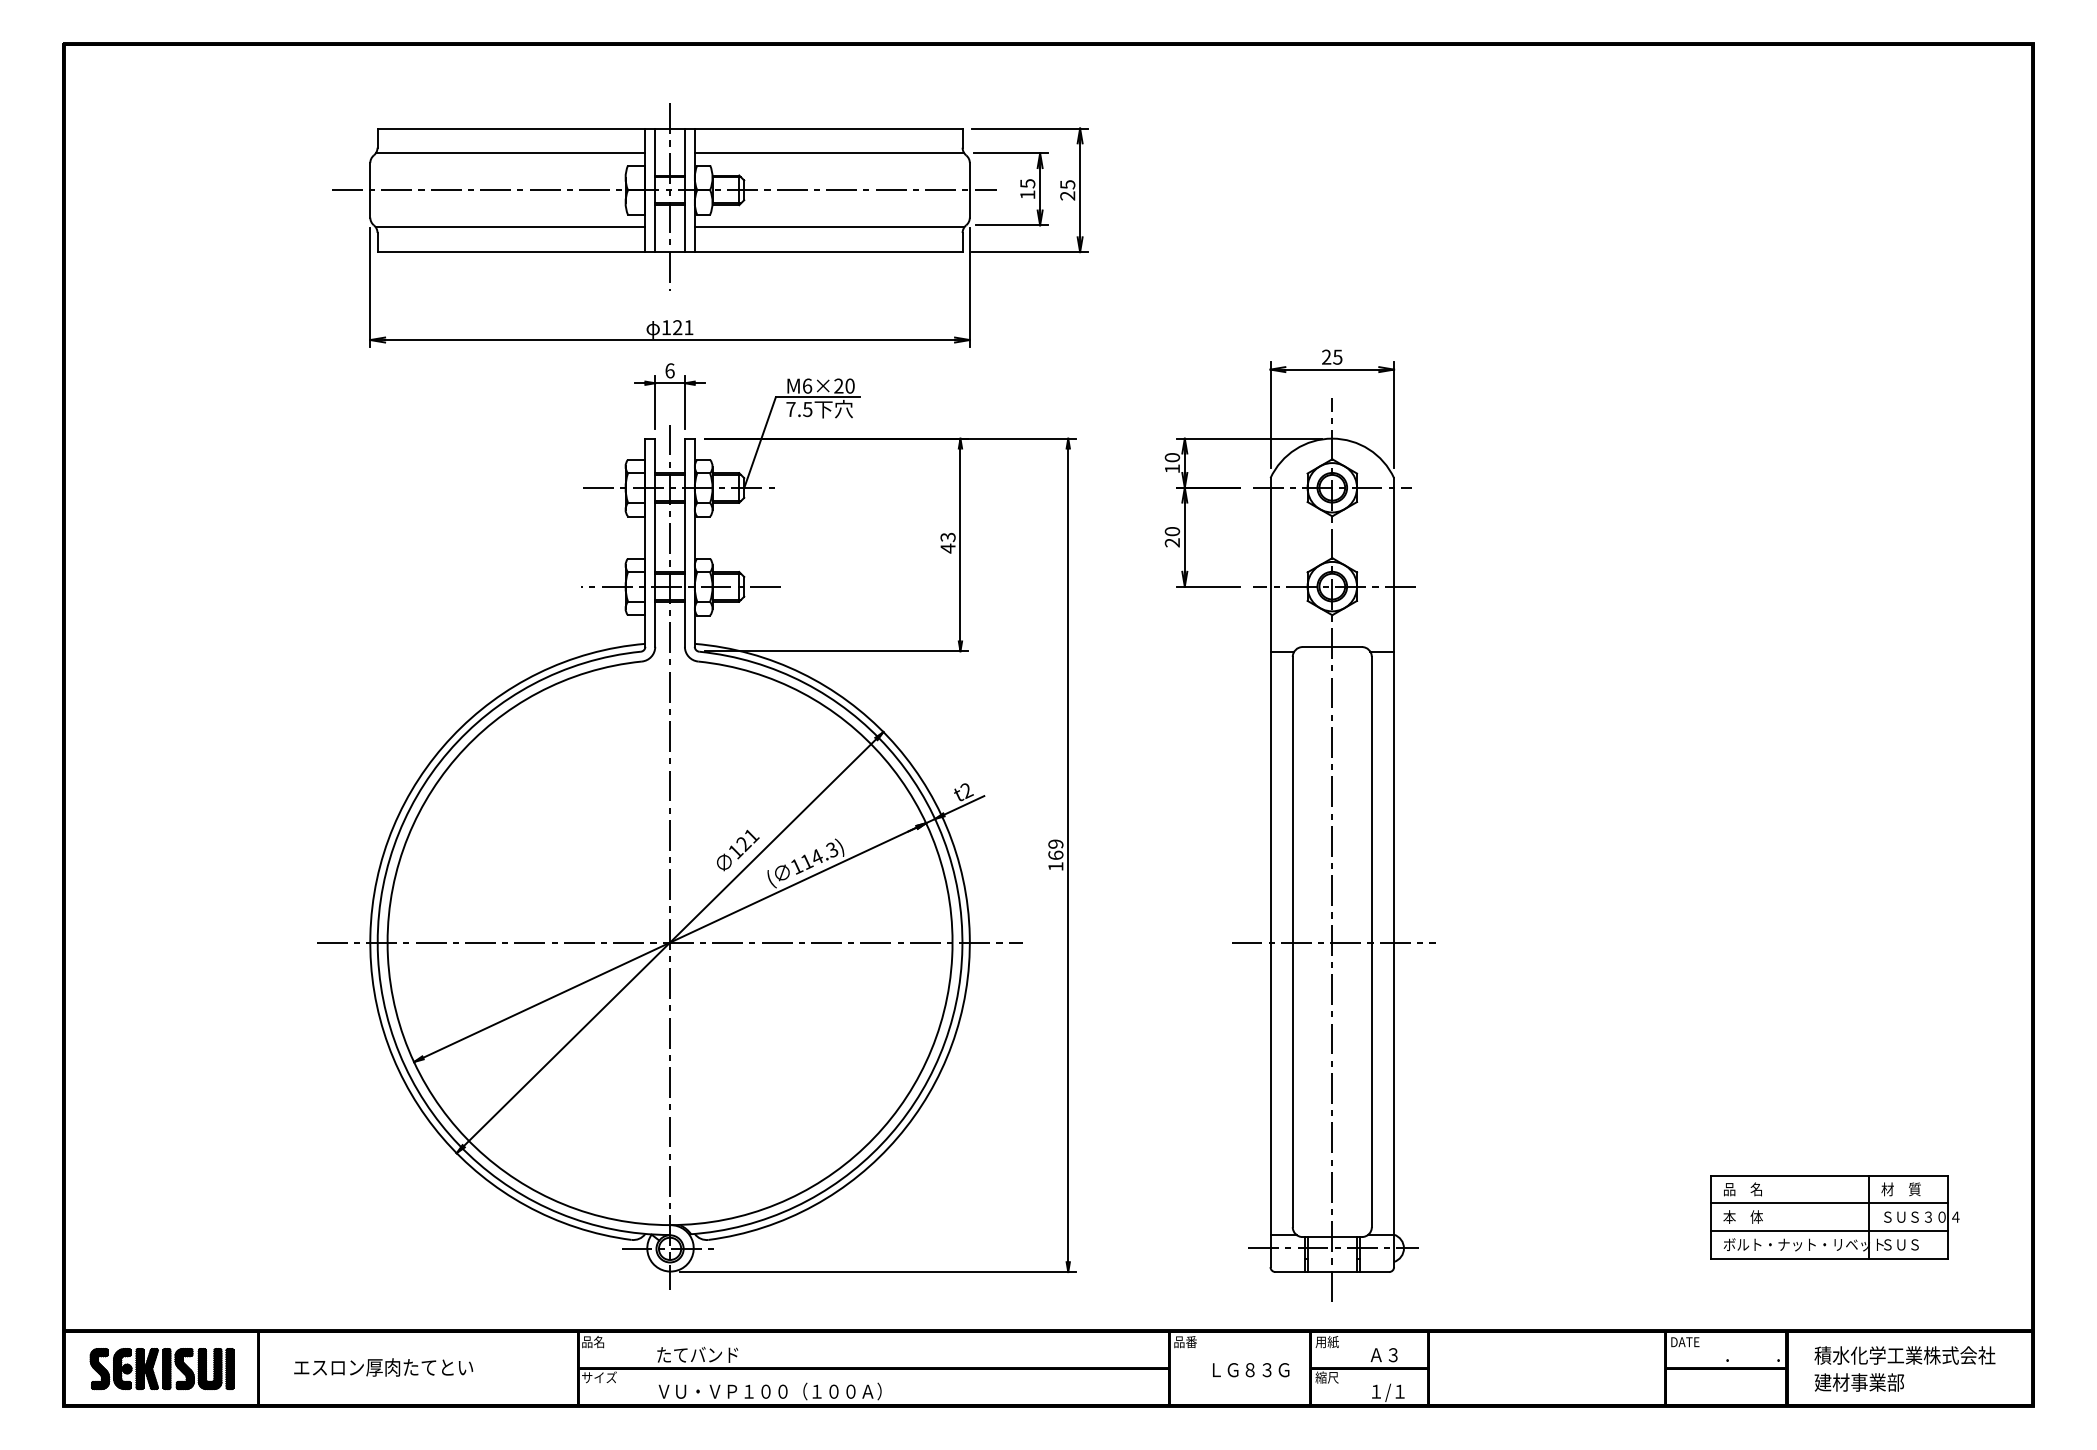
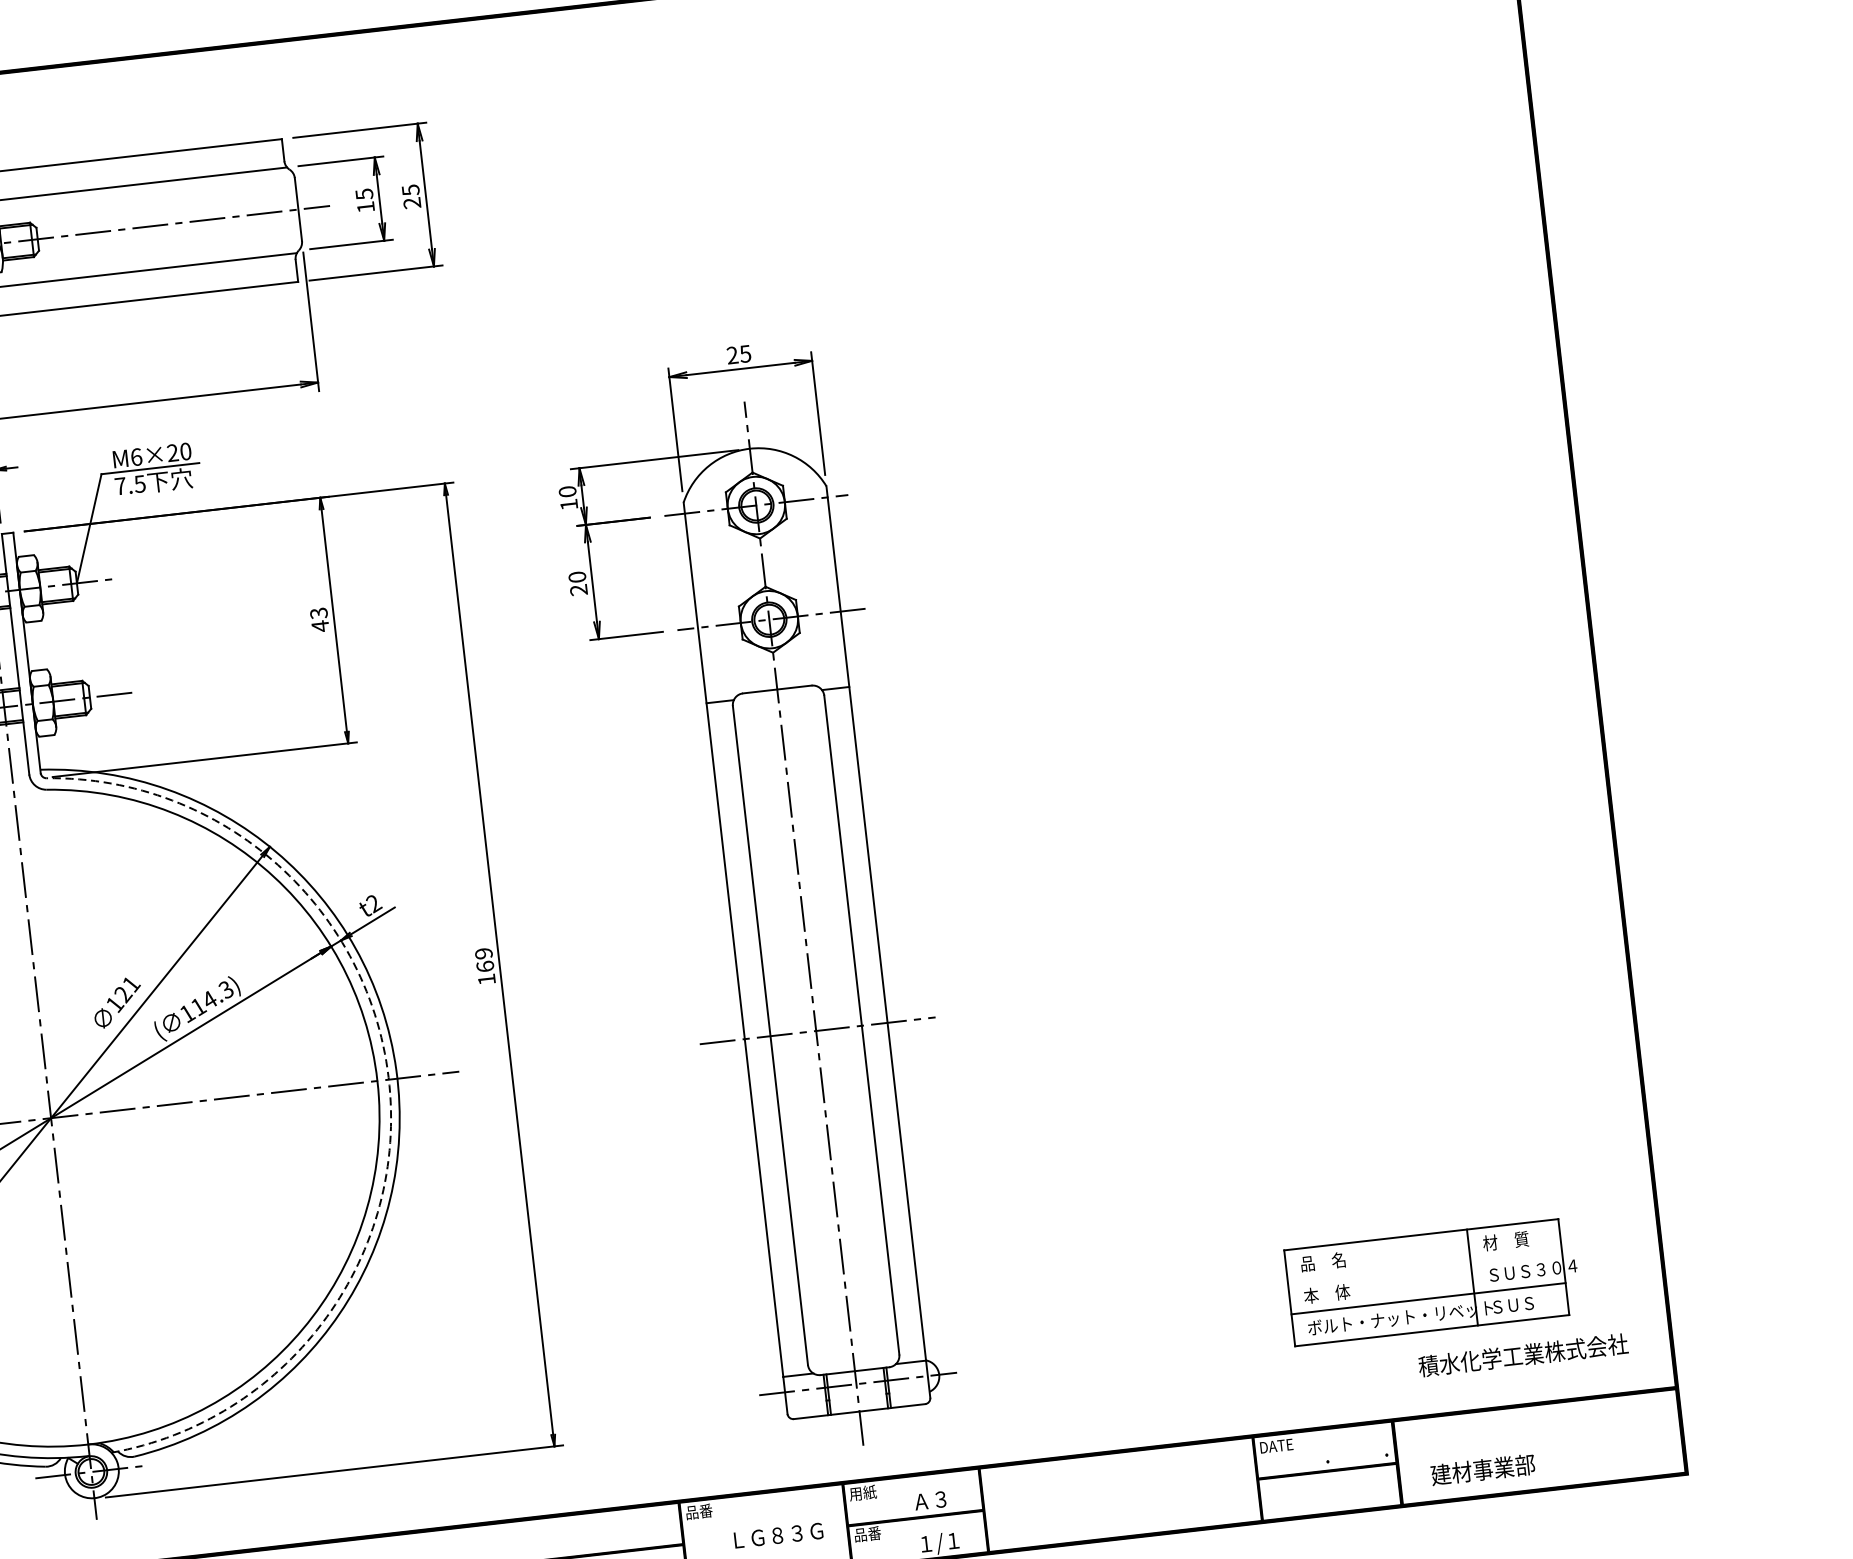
arc: (962, 947) -> (389, 1085), solid -> dashed
line: (1829, 1203) -> (1424, 1266), removed
text: (1904, 1355) -> (1522, 1355), moved
text: (1326, 1377) -> (866, 1534), 縮尺 -> 品番

